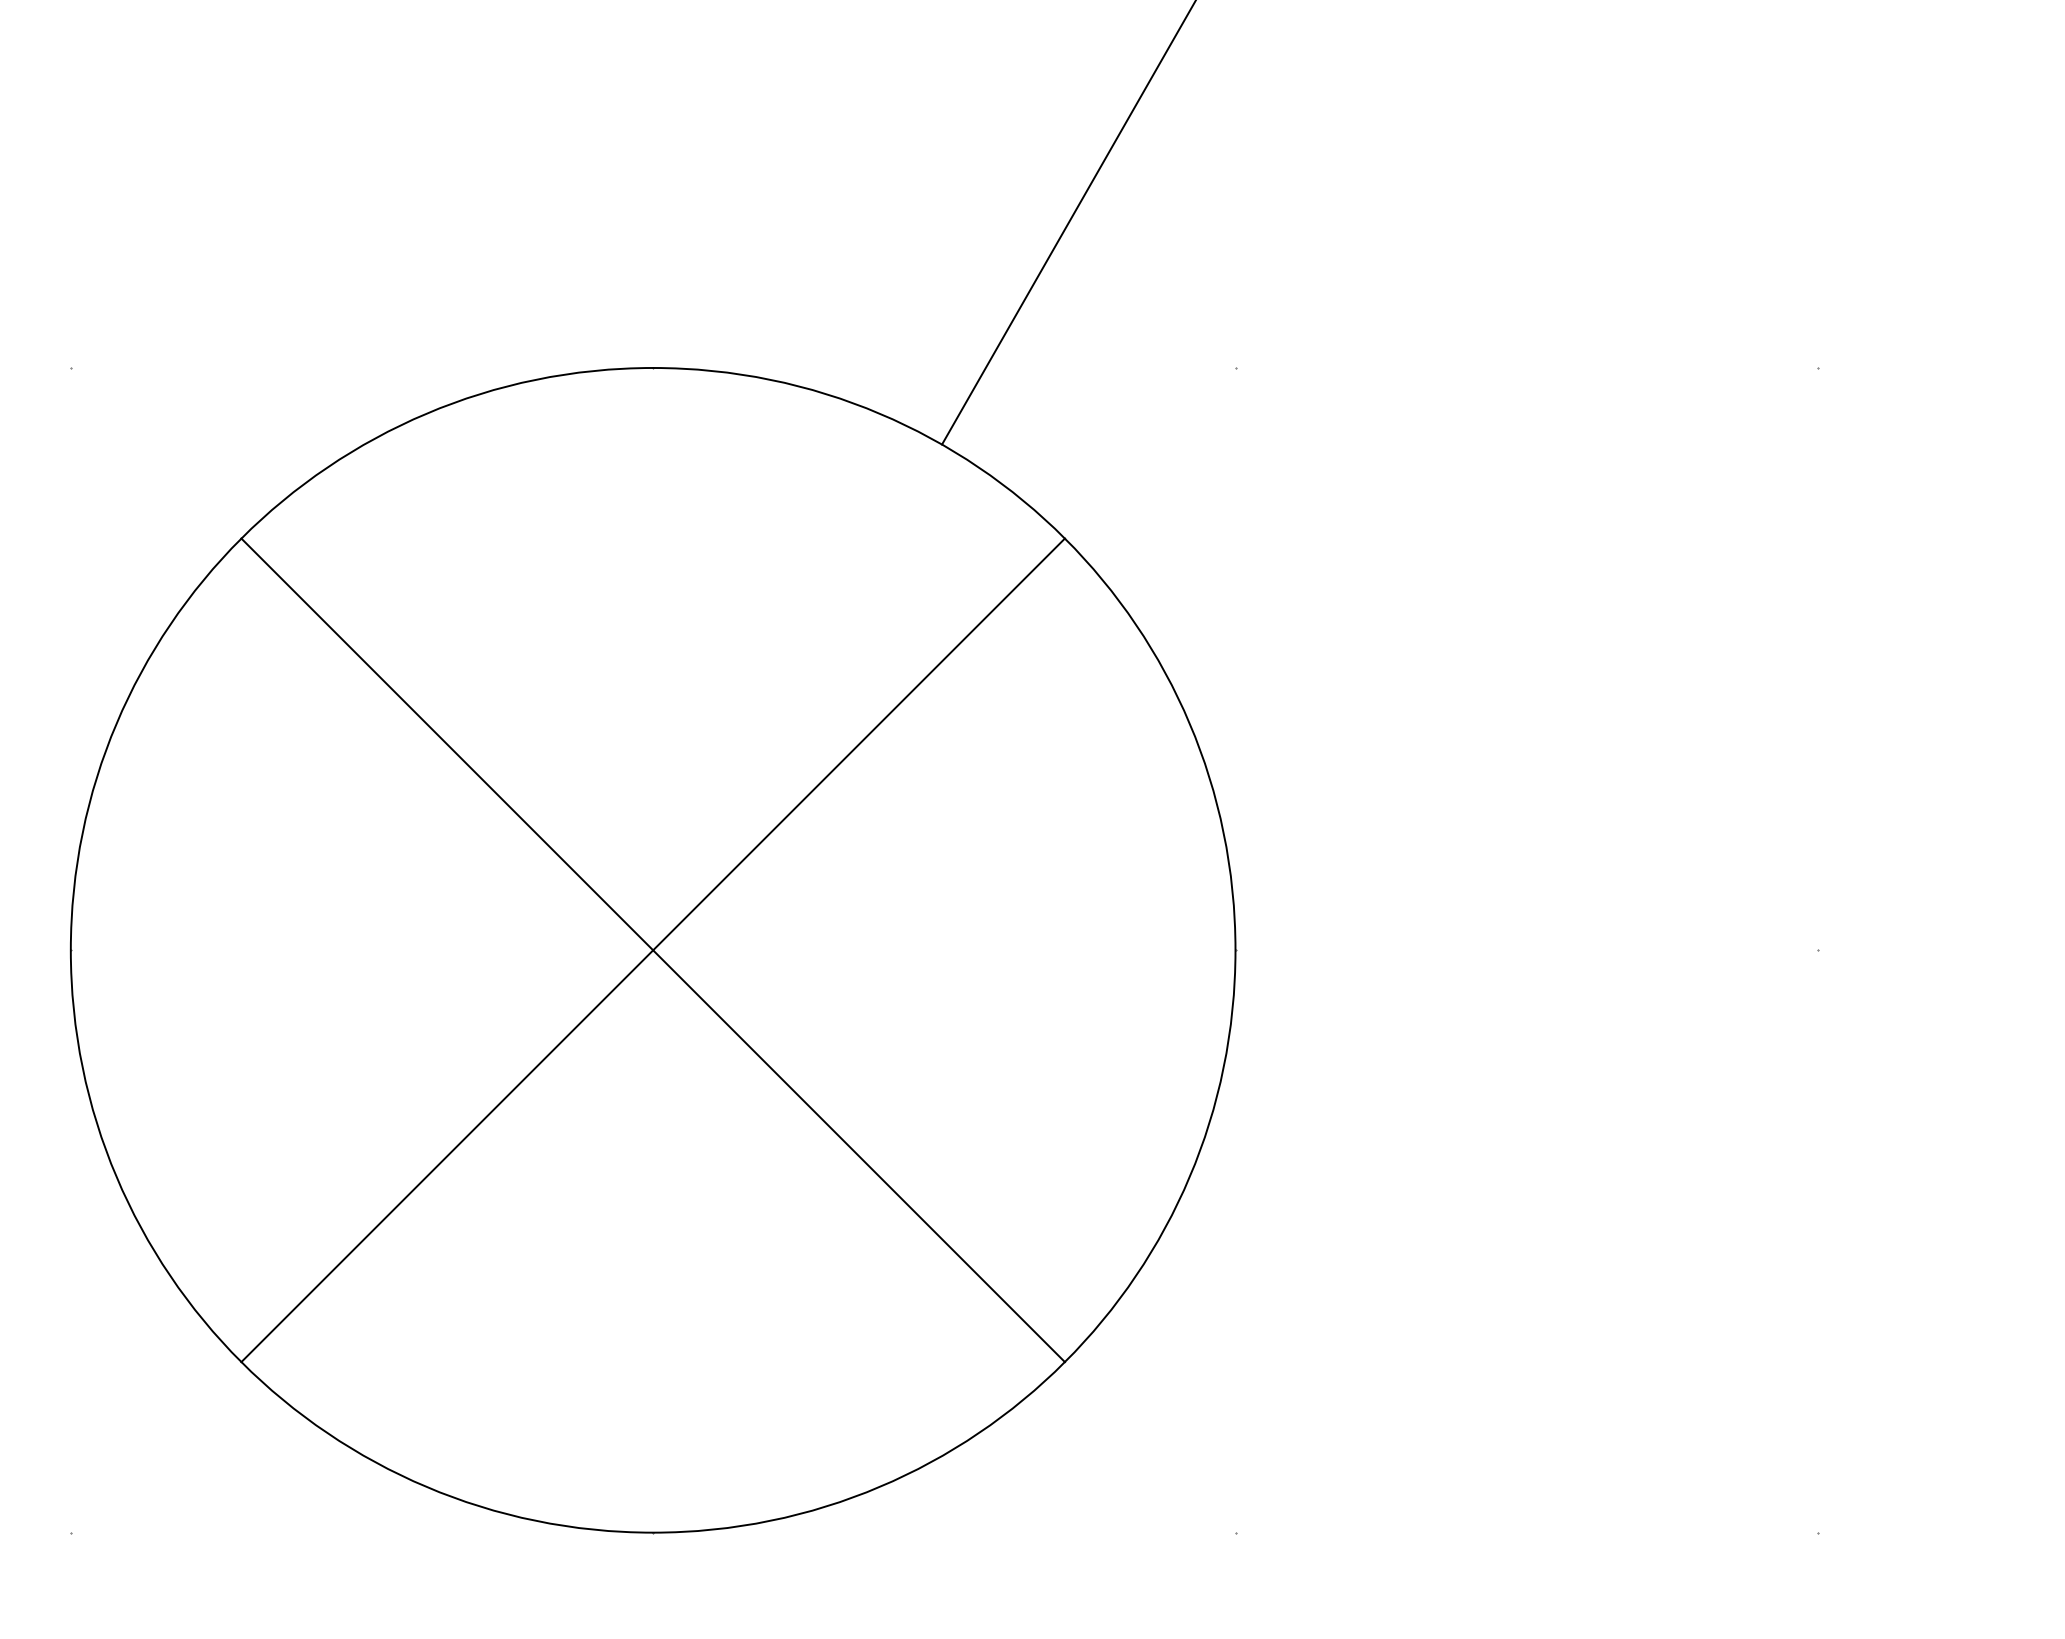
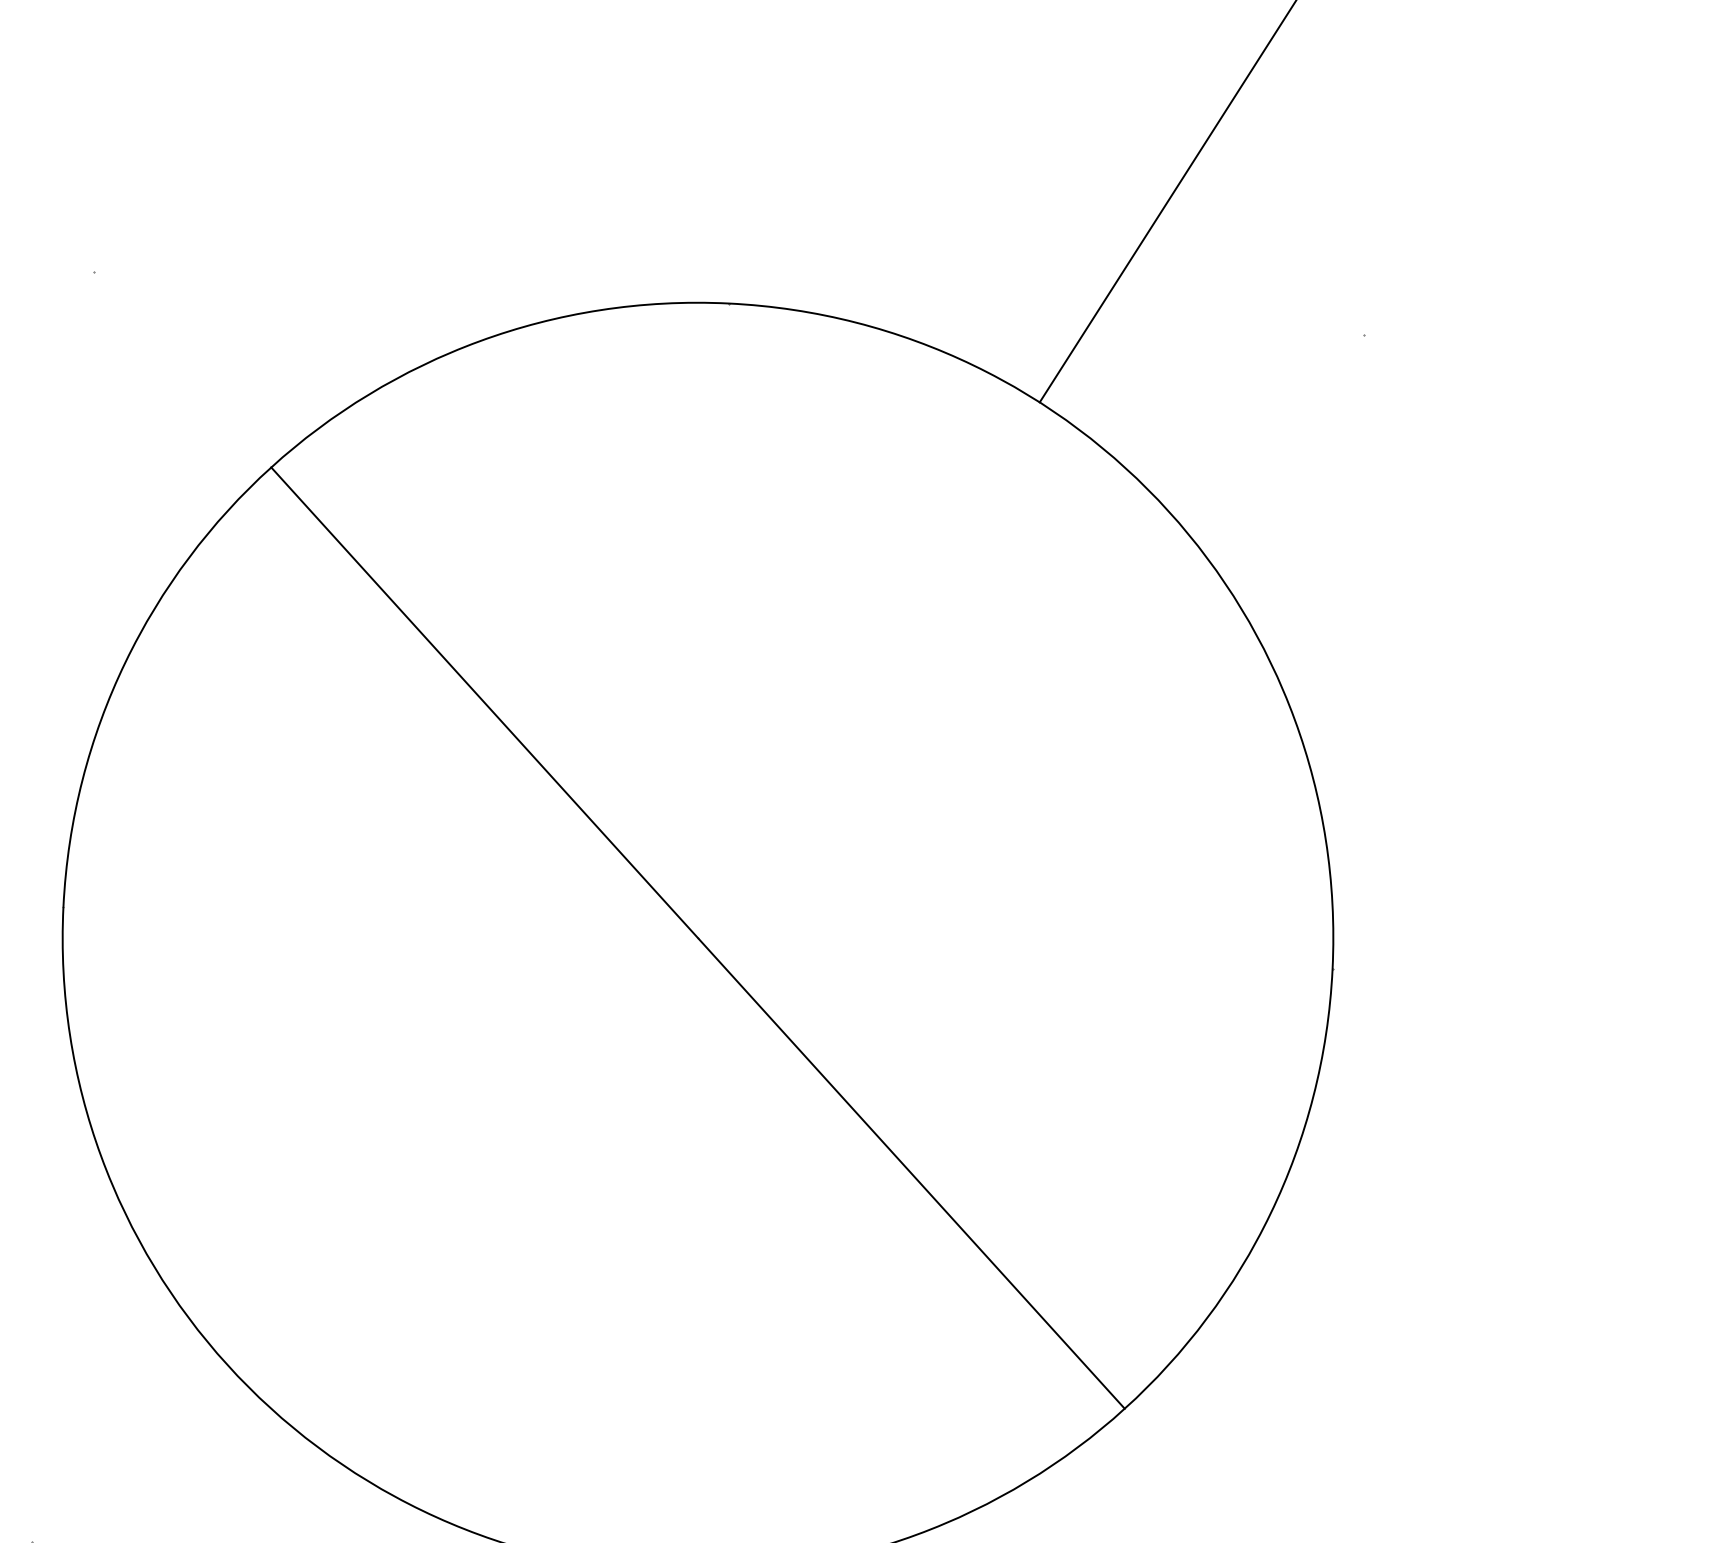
line: (652, 950) -> (697, 938), removed

